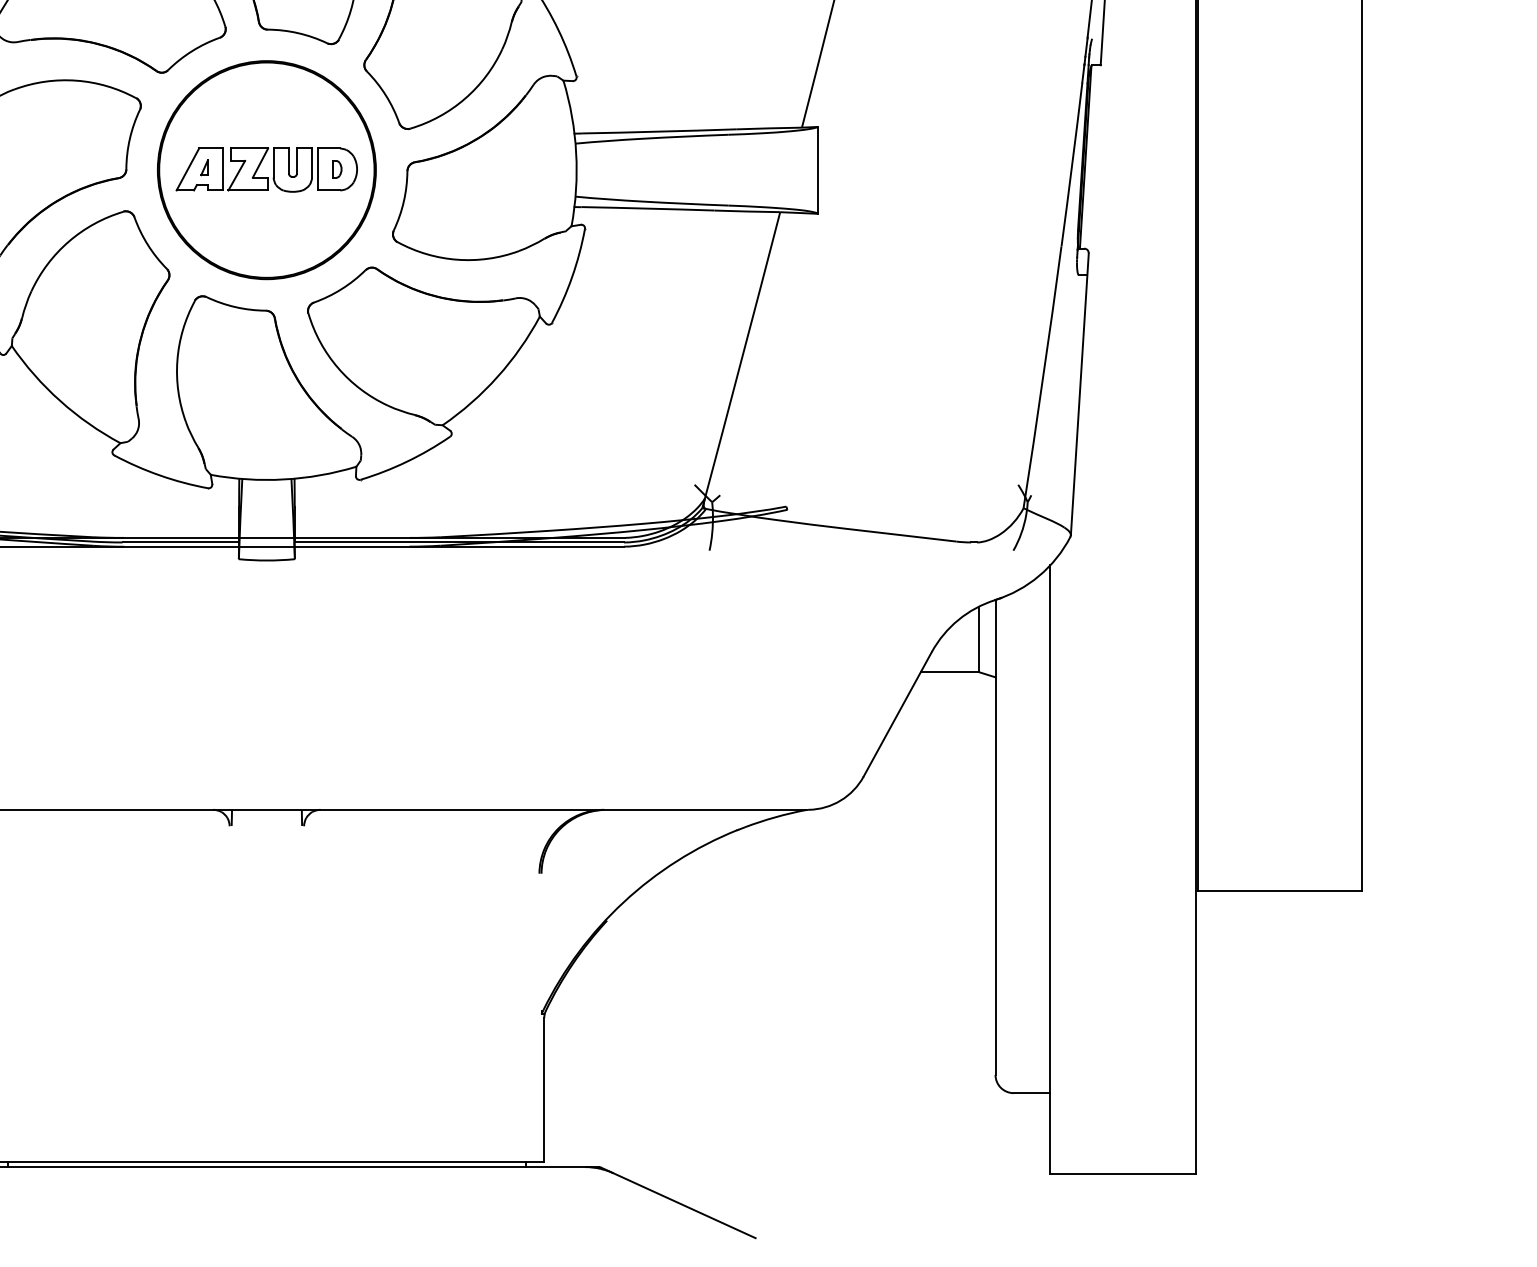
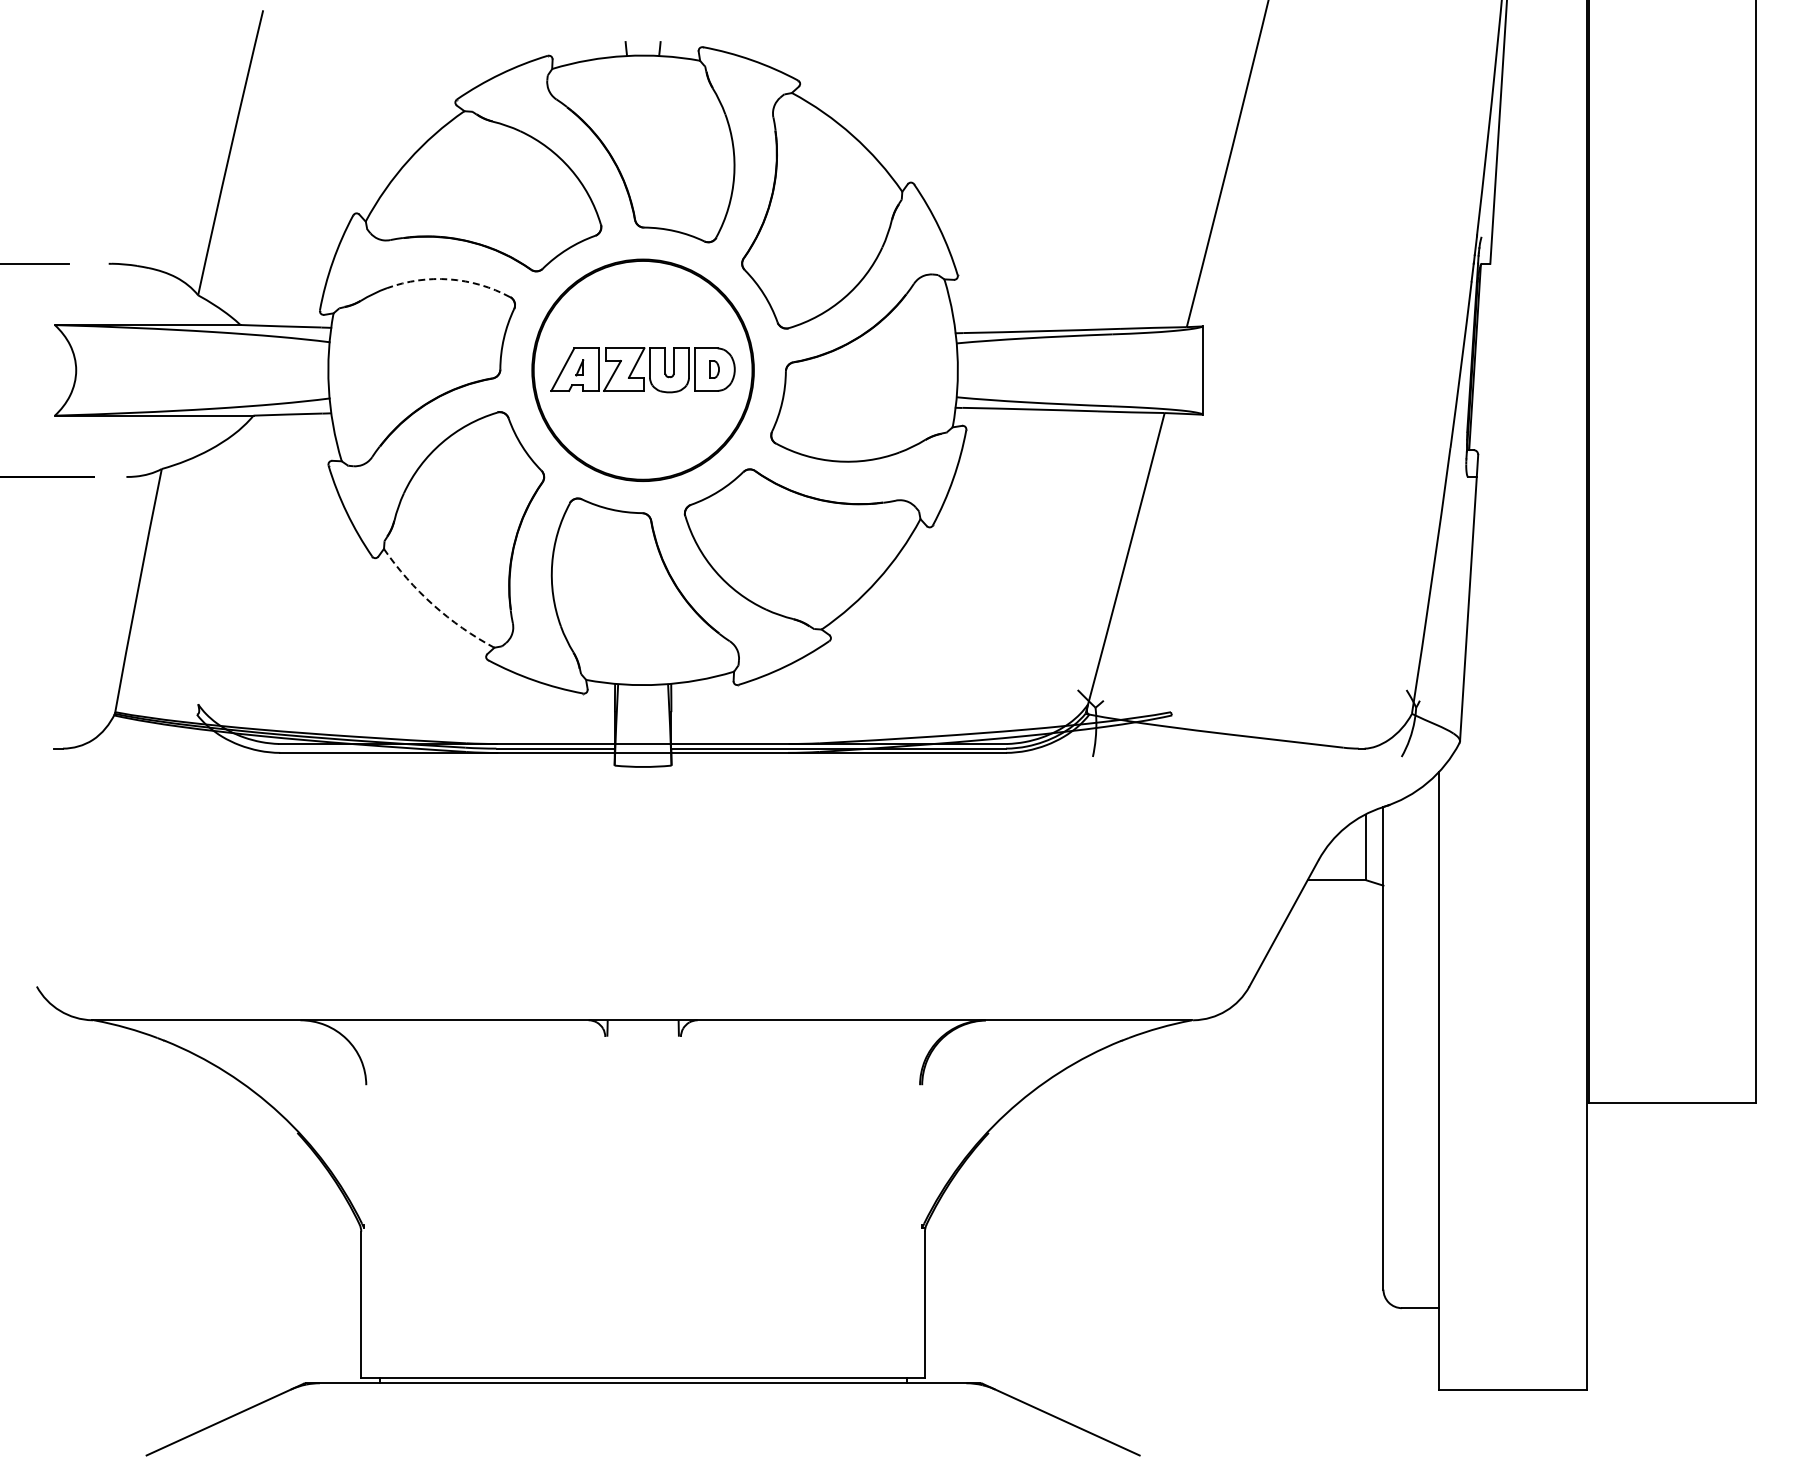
arc: (76, 80) -> (449, 279), solid -> dashed
arc: (60, 400) -> (433, 604), solid -> dashed

